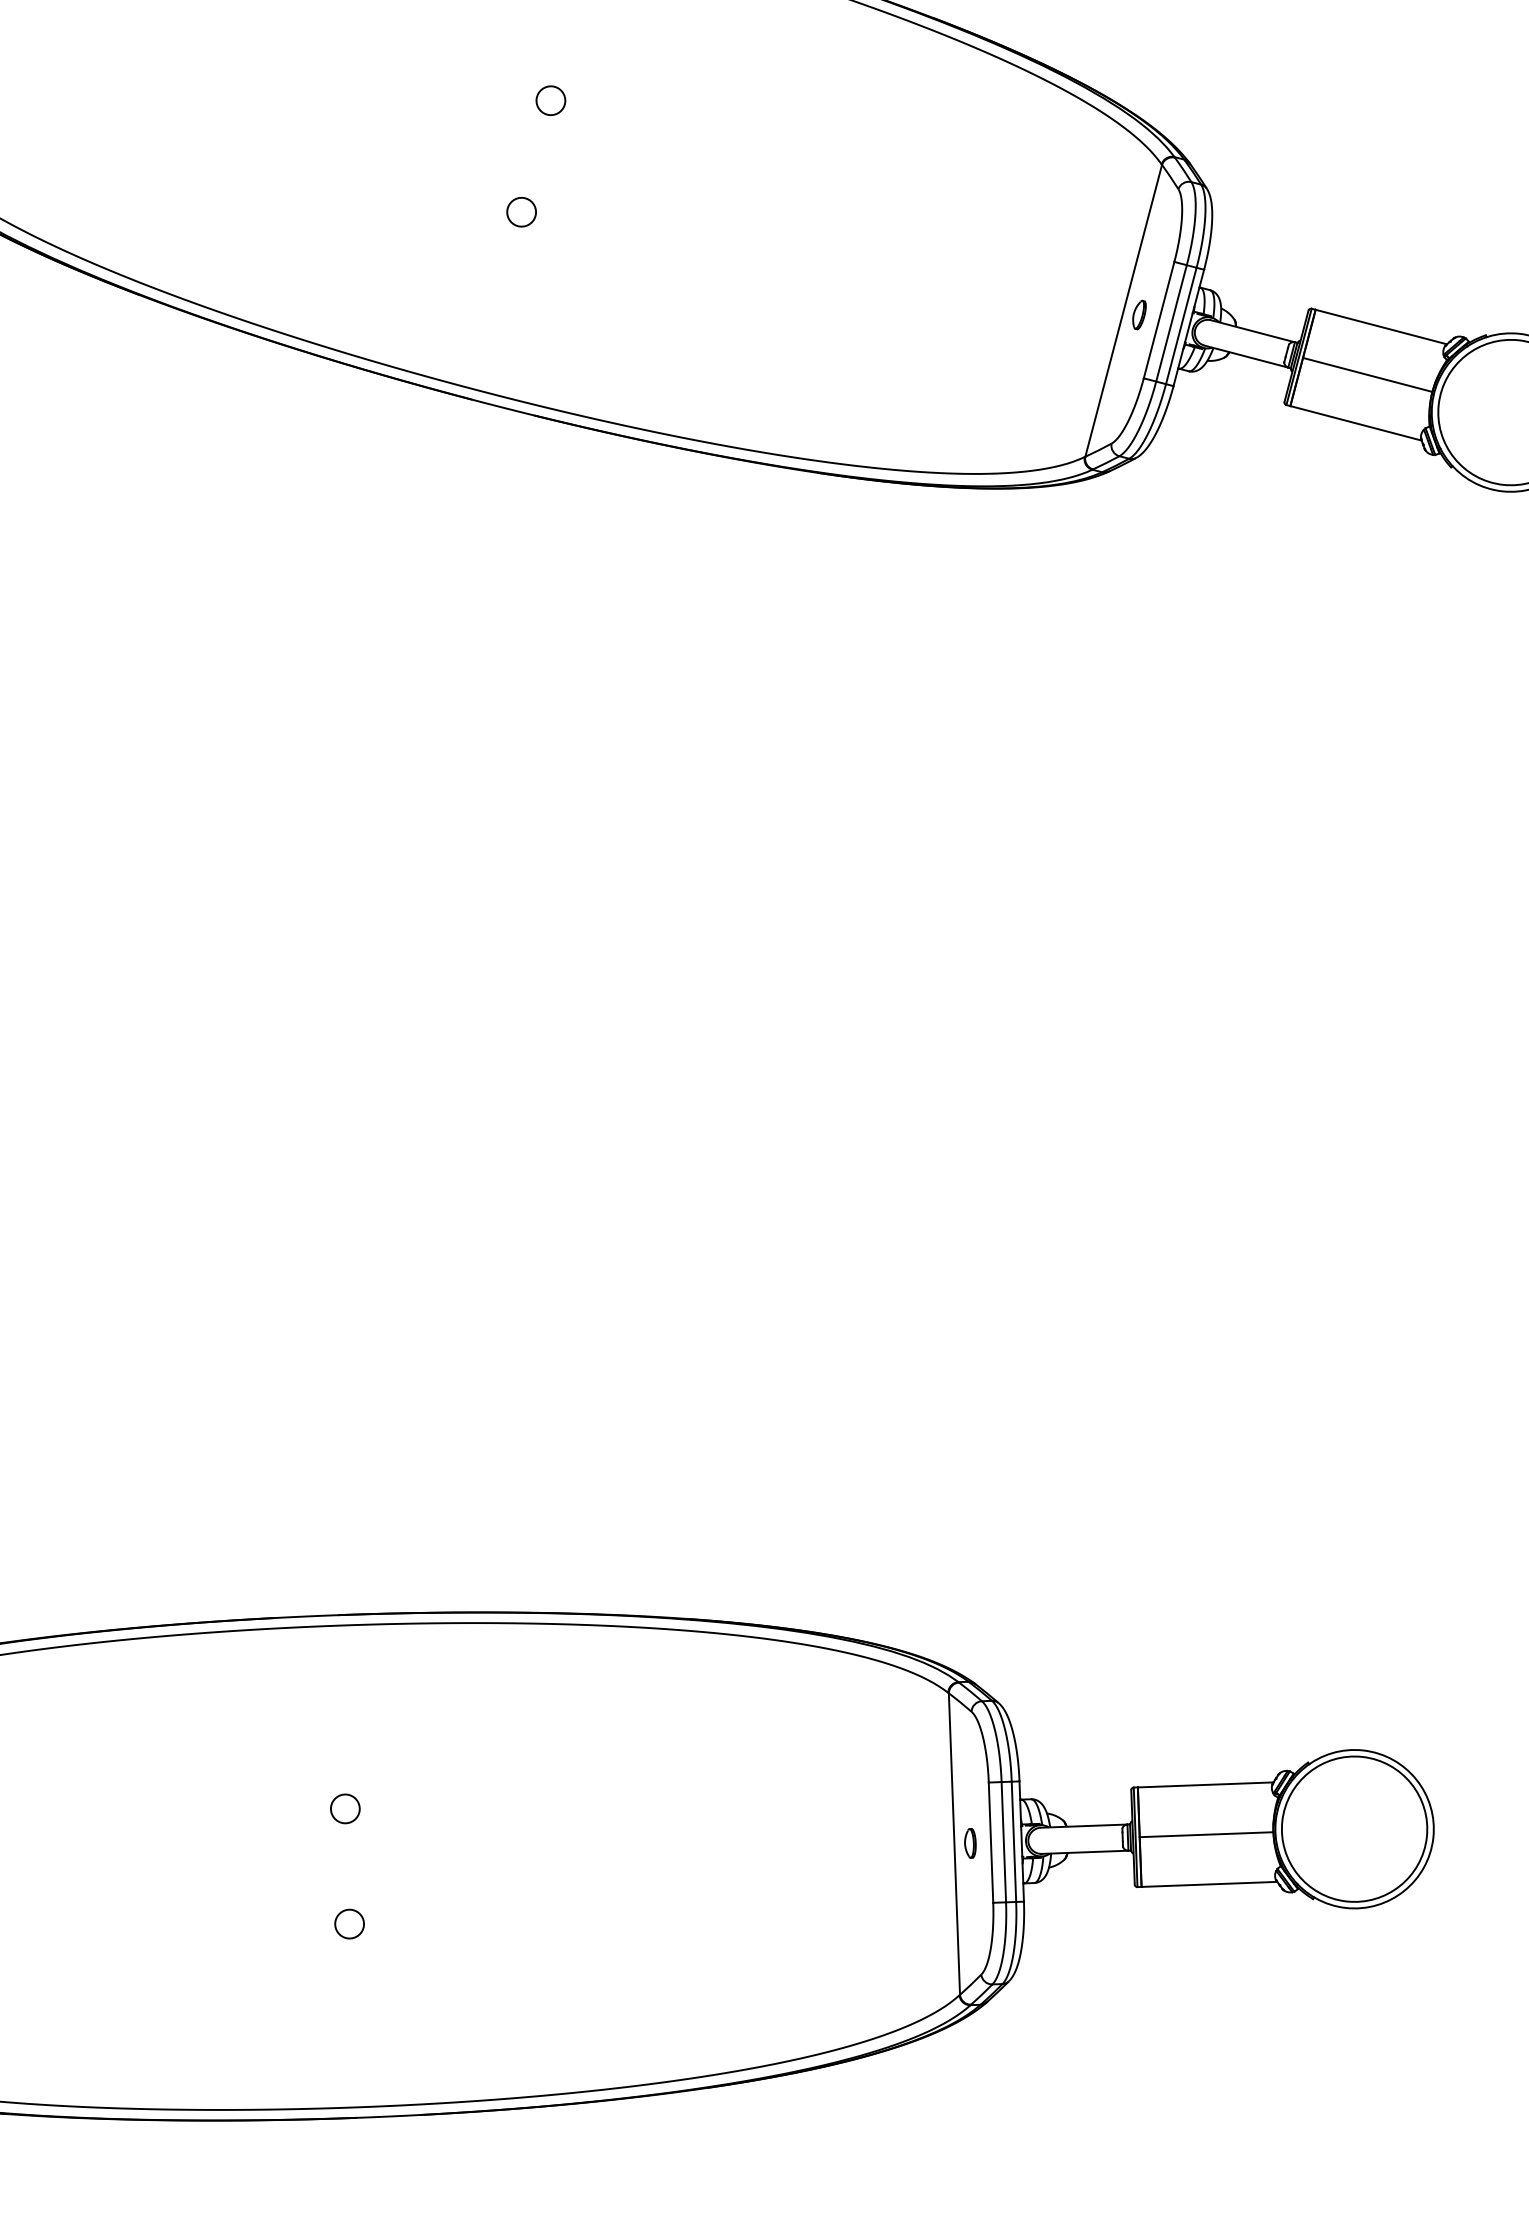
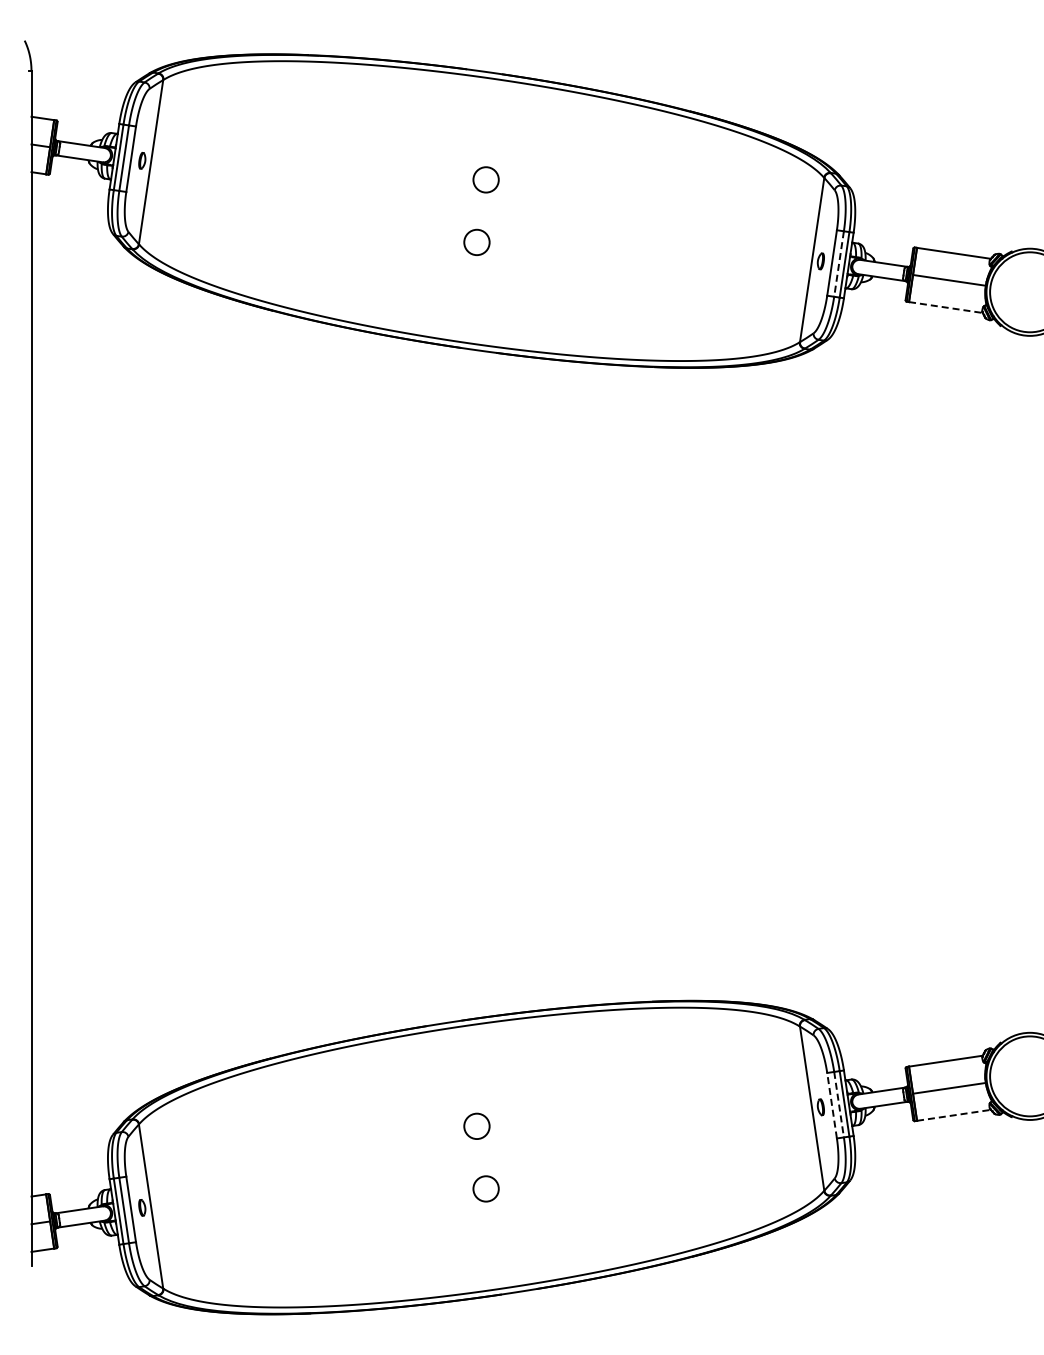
circle: (551, 100) -> (486, 179), size x1.6
circle: (520, 212) -> (476, 242), size x1.6
line: (1170, 324) -> (838, 264), solid -> dashed
line: (1356, 423) -> (946, 307), solid -> dashed
circle: (344, 1807) -> (476, 1125), size x1.6
line: (991, 1842) -> (832, 1105), solid -> dashed
line: (1004, 1843) -> (839, 1105), solid -> dashed
line: (1210, 1884) -> (954, 1115), solid -> dashed
circle: (350, 1923) -> (486, 1188), size x1.6

